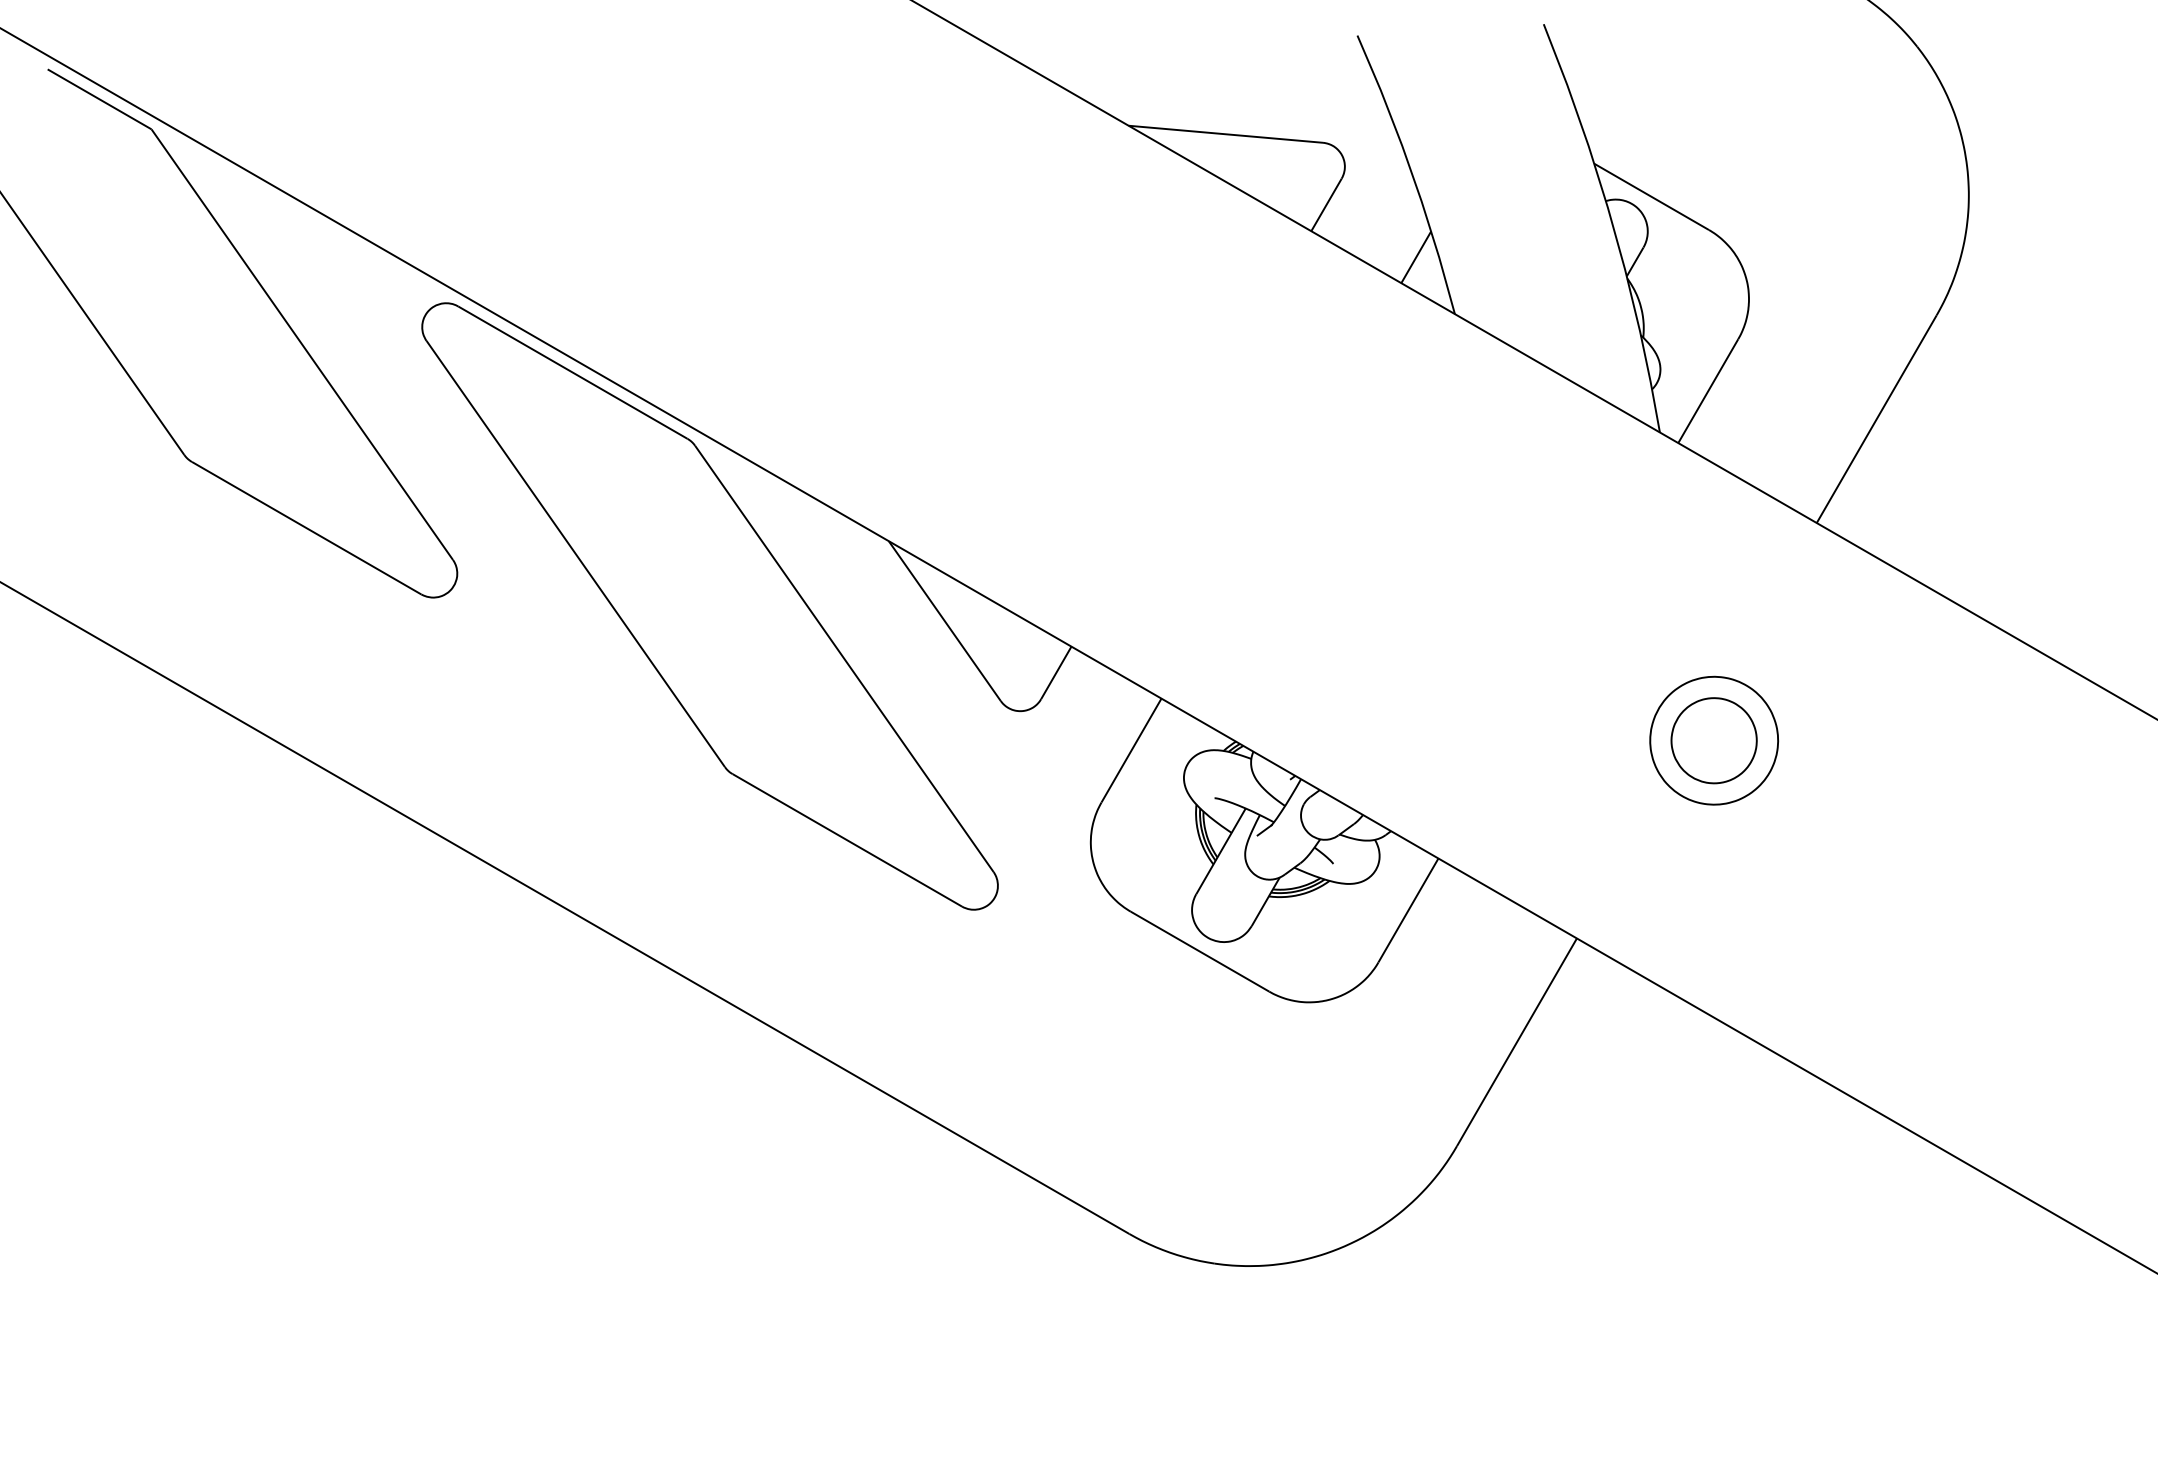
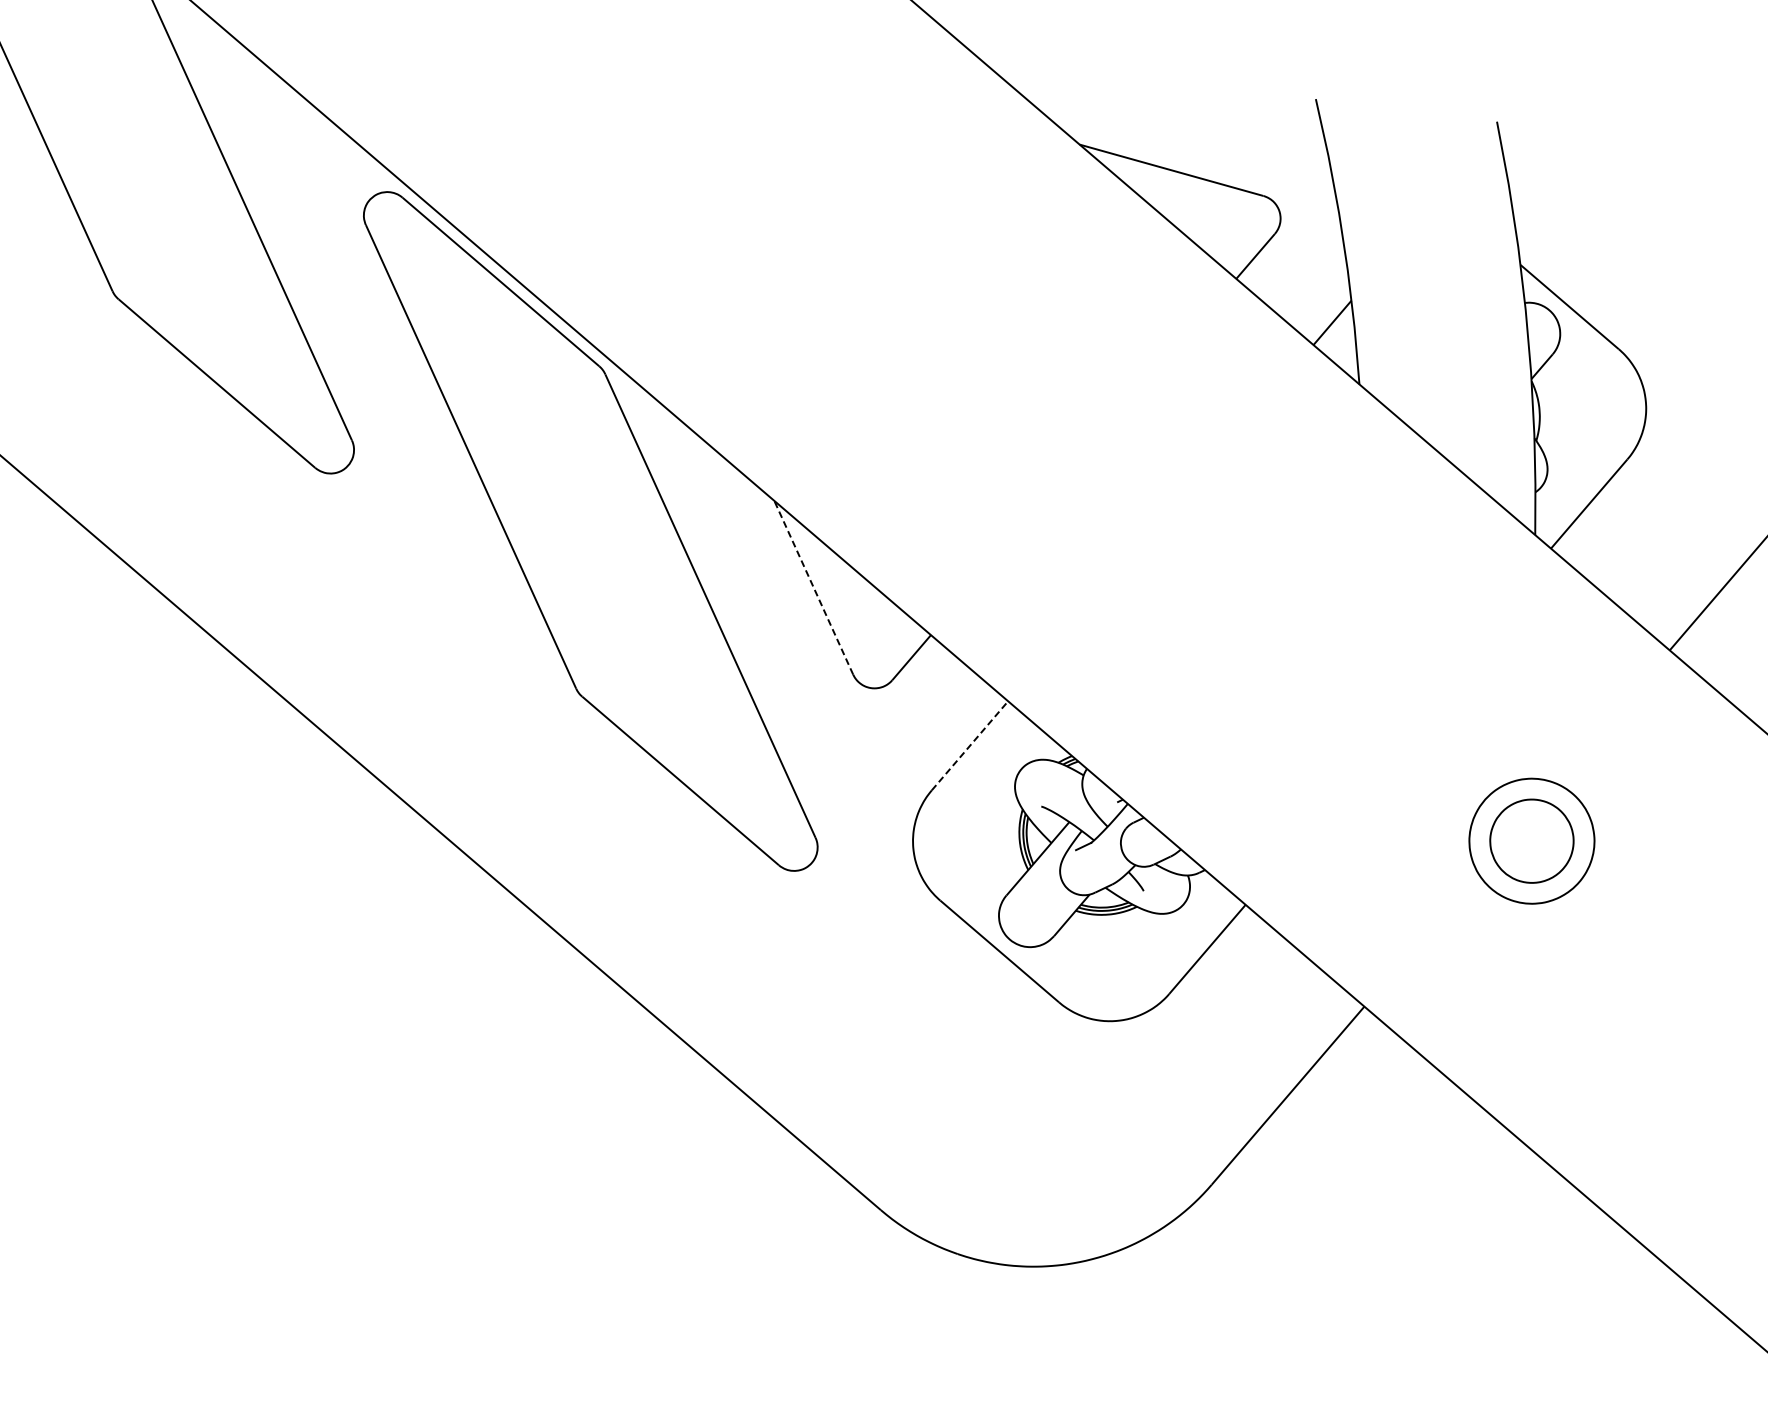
line: (944, 620) -> (813, 587), solid -> dashed
line: (1131, 750) -> (970, 745), solid -> dashed

